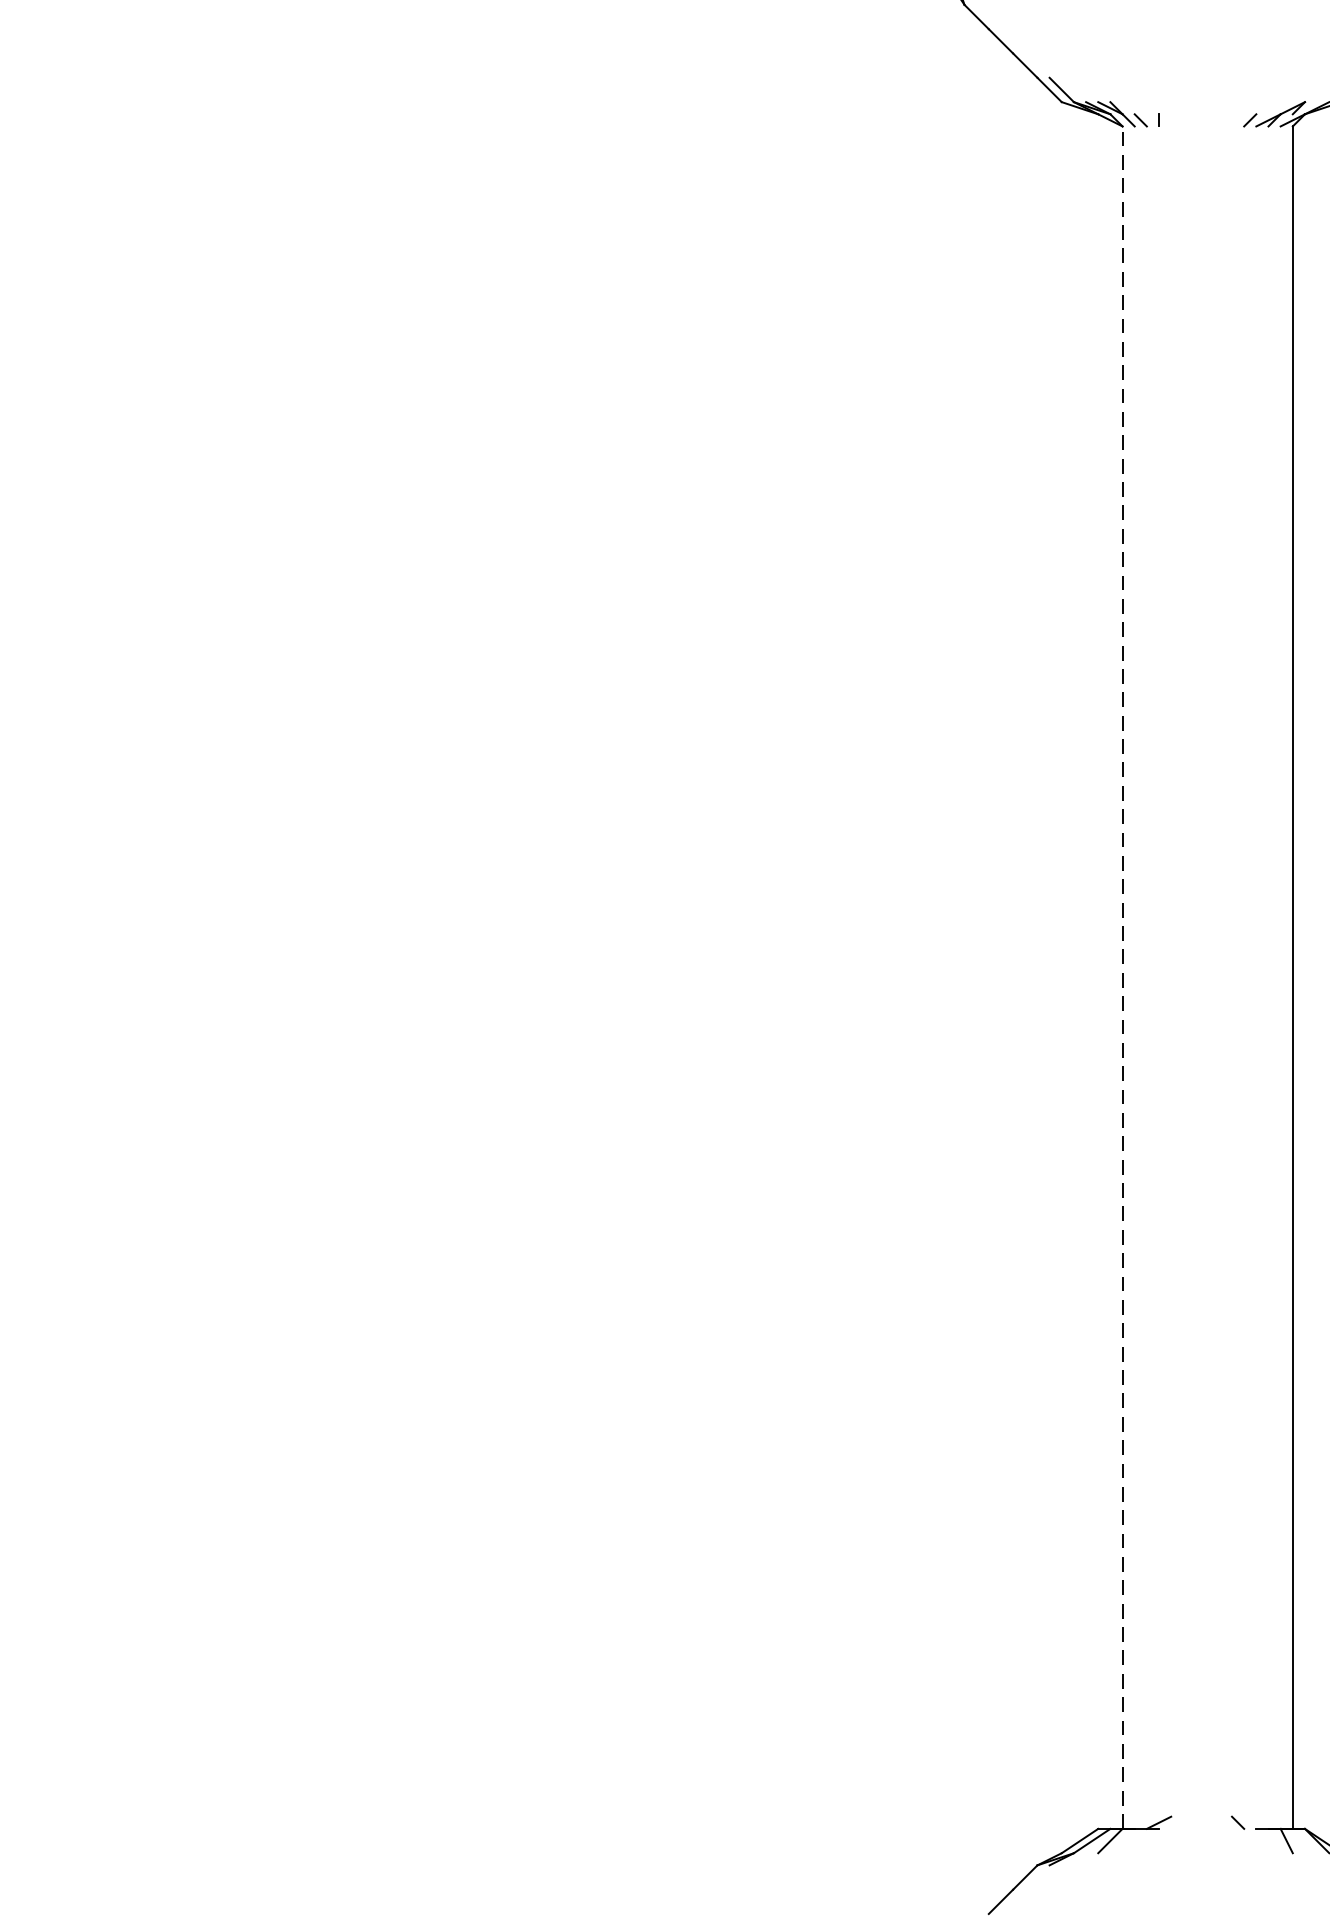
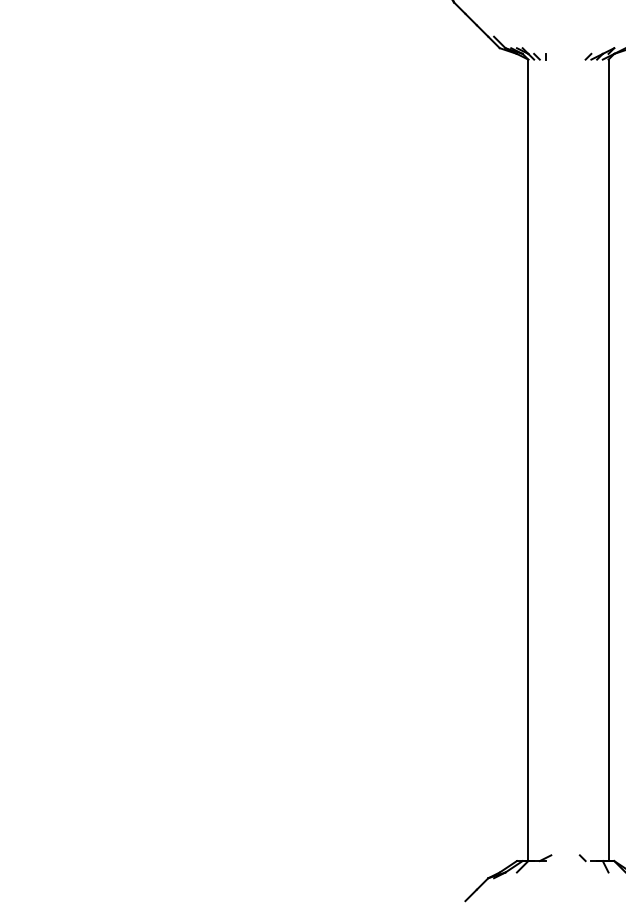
line: (1122, 977) -> (528, 460), dashed -> solid

